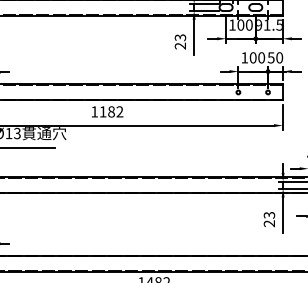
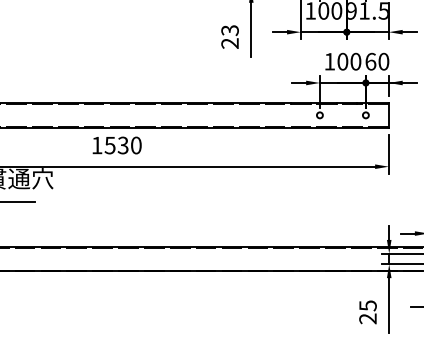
text: (270, 57) -> (369, 61), 50 -> 60
text: (111, 111) -> (123, 144), 1182 -> 1530
text: (268, 215) -> (366, 306), 23 -> 25

